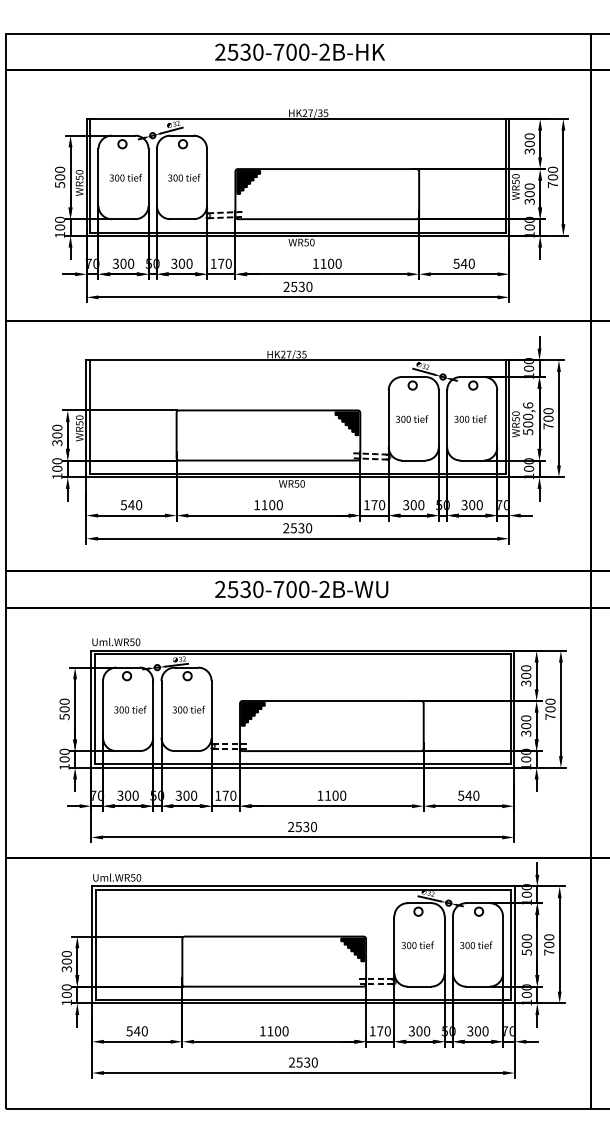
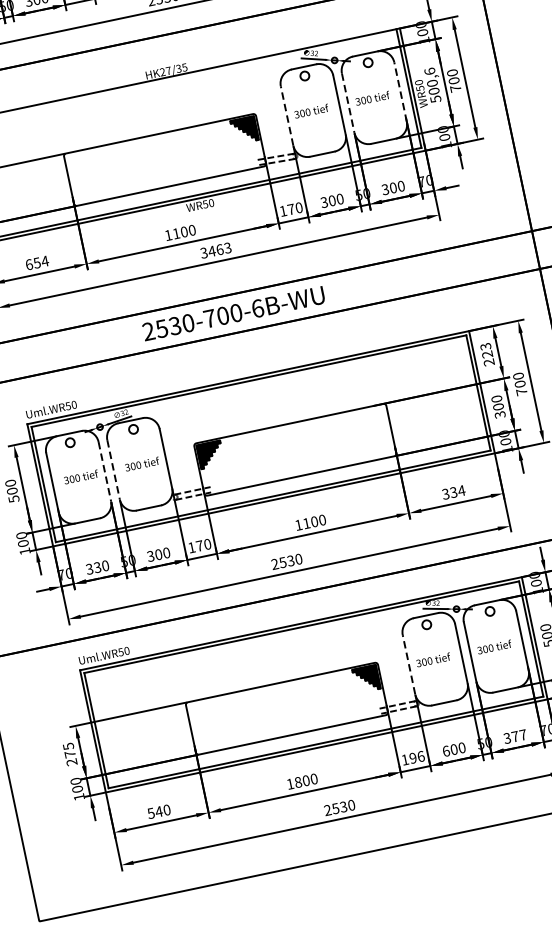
line: (388, 418) -> (286, 115), solid -> dashed
line: (497, 418) -> (400, 91), solid -> dashed
line: (447, 419) -> (348, 103), solid -> dashed
text: (131, 505) -> (37, 263), 540 -> 654
text: (297, 528) -> (215, 250), 2530 -> 3463
text: (324, 589) -> (257, 308), 2530-700-2B-WU -> 2530-700-6B-WU
text: (526, 675) -> (487, 354), 300 -> 223
line: (153, 709) -> (105, 471), solid -> dashed
line: (161, 709) -> (113, 470), solid -> dashed
text: (127, 795) -> (97, 567), 300 -> 330
text: (468, 795) -> (453, 492), 540 -> 334
line: (394, 944) -> (408, 664), solid -> dashed
text: (66, 961) -> (69, 754), 300 -> 275
text: (270, 1031) -> (298, 782), 1100 -> 1800
text: (383, 1031) -> (416, 757), 170 -> 196
text: (411, 1031) -> (445, 751), 300 -> 600
text: (481, 1031) -> (519, 736), 300 -> 377

